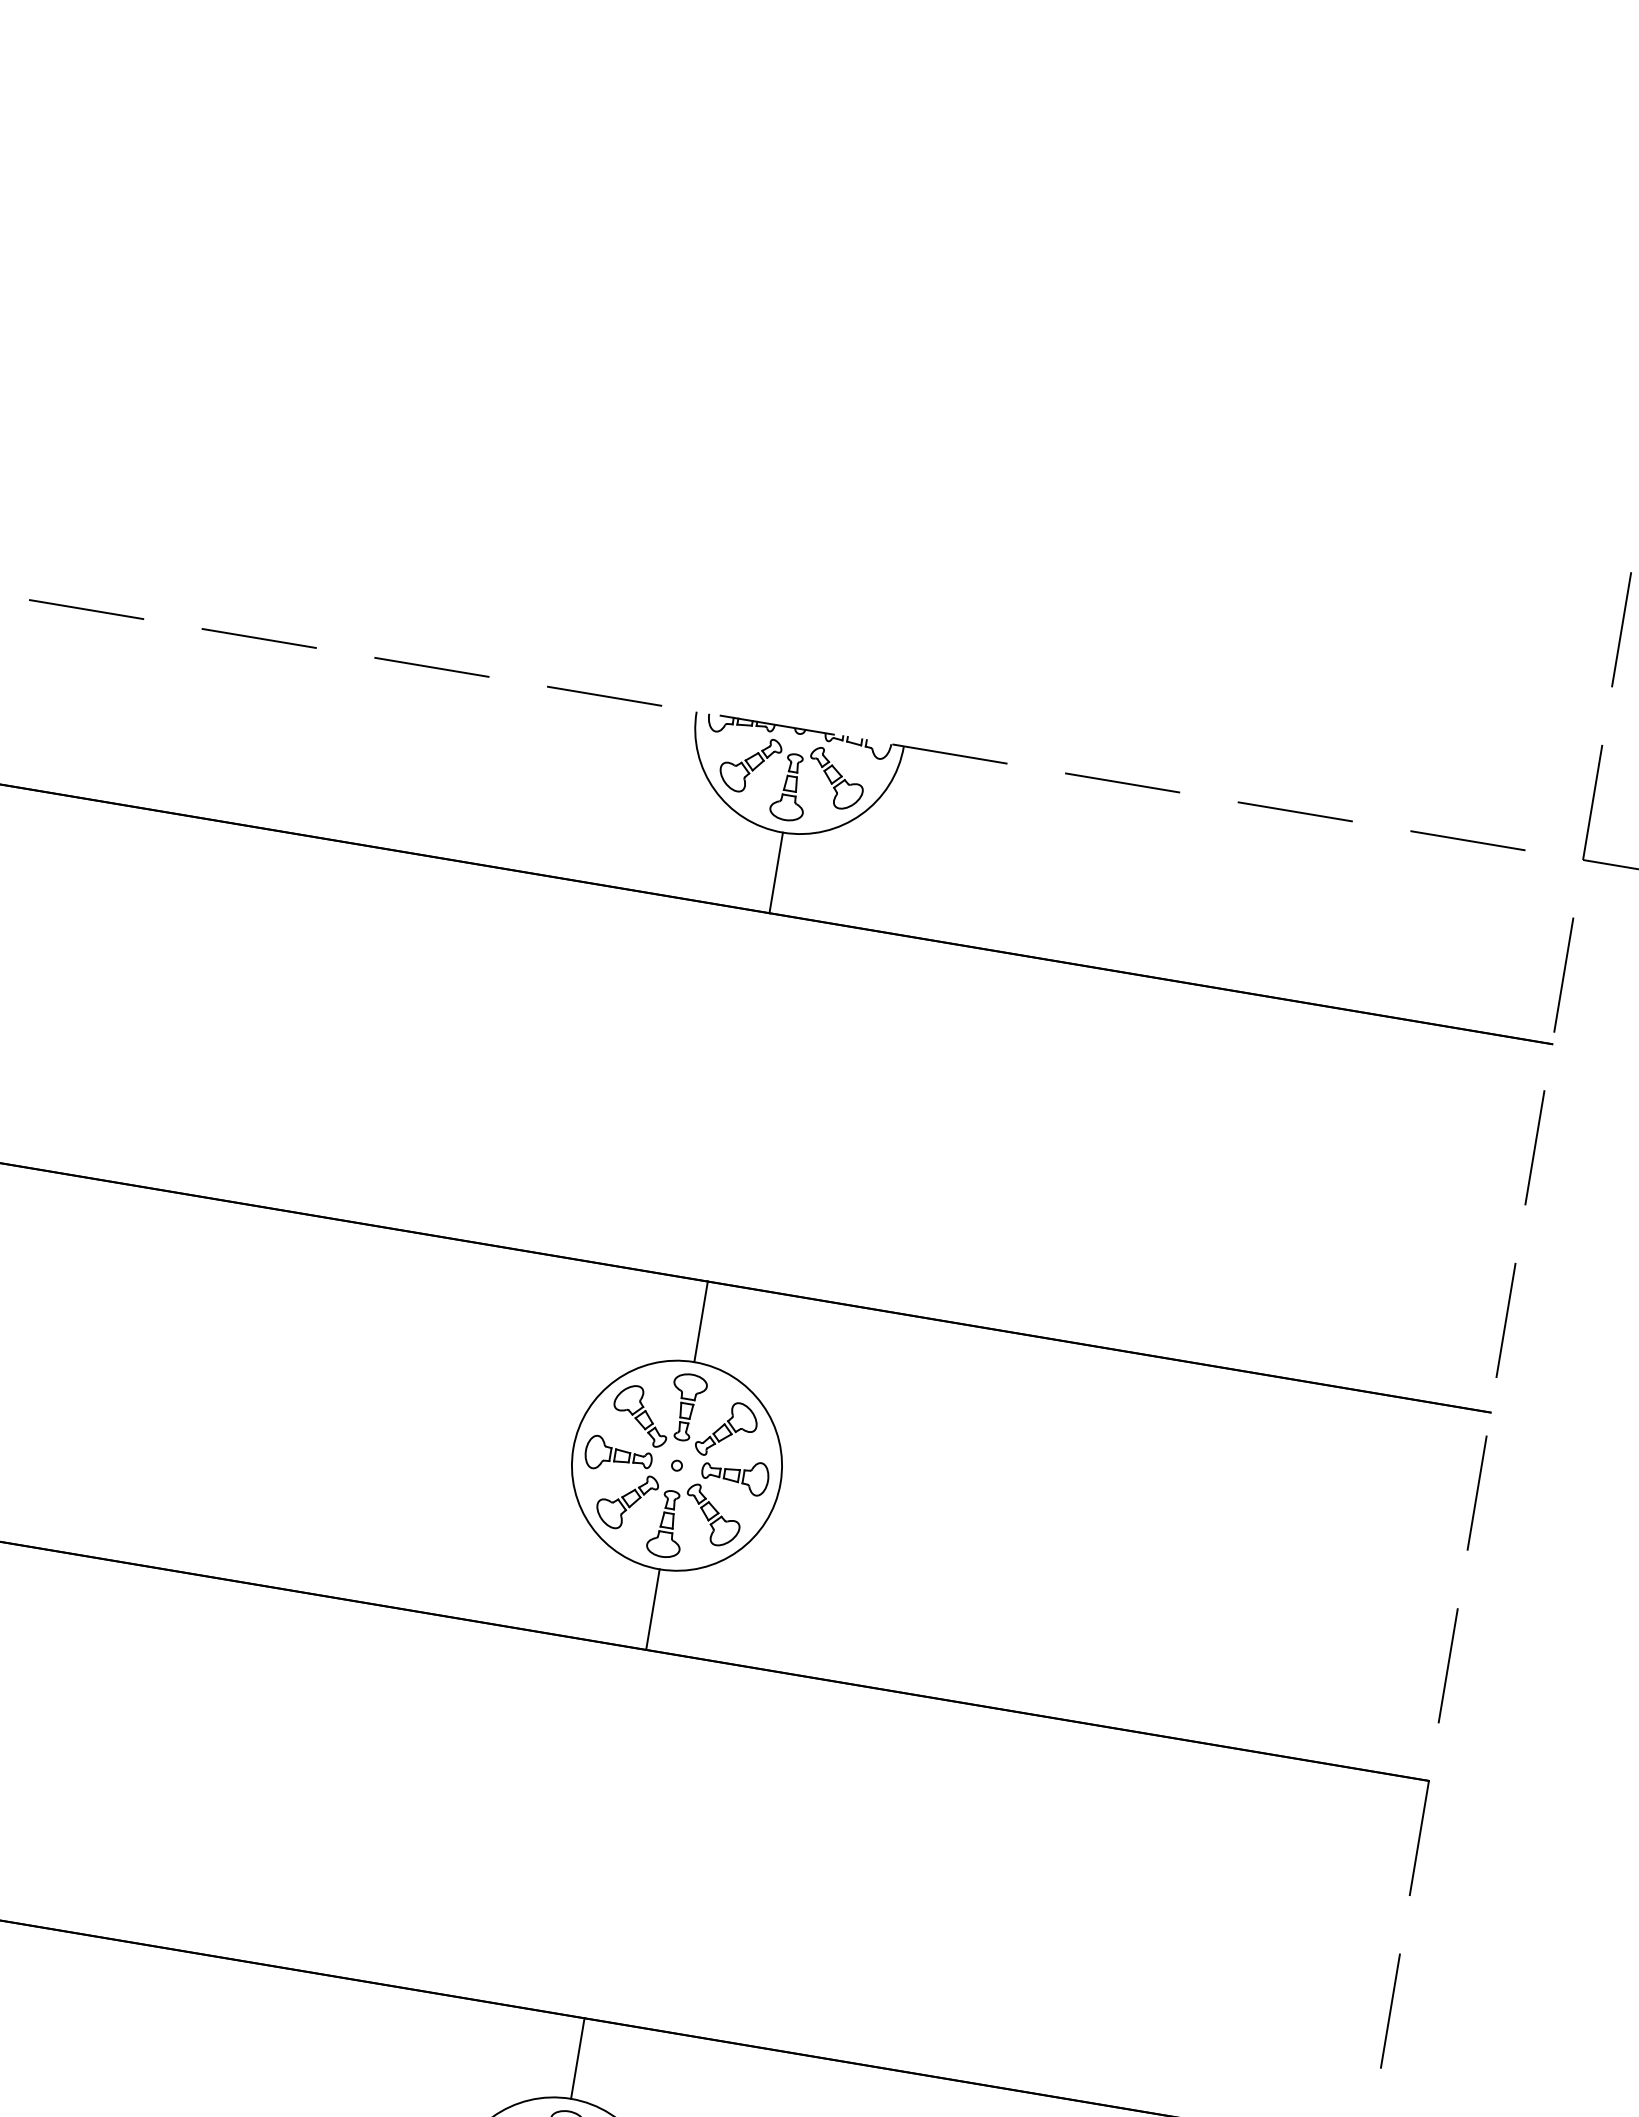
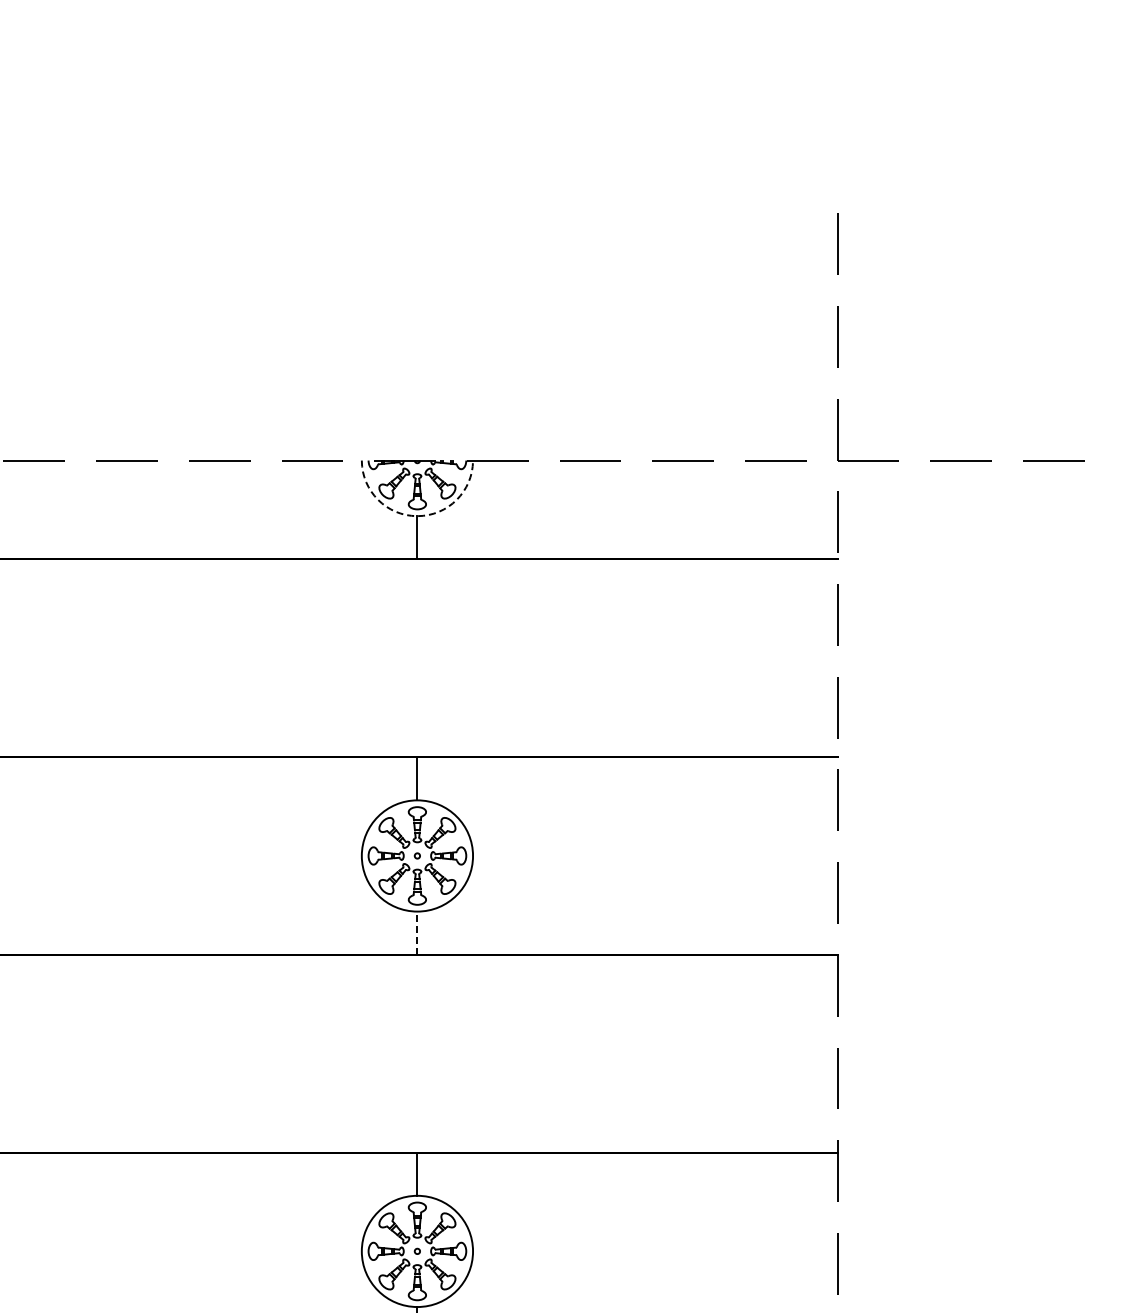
arc: (782, 833) -> (417, 516), solid -> dashed
line: (652, 1610) -> (417, 933), solid -> dashed

